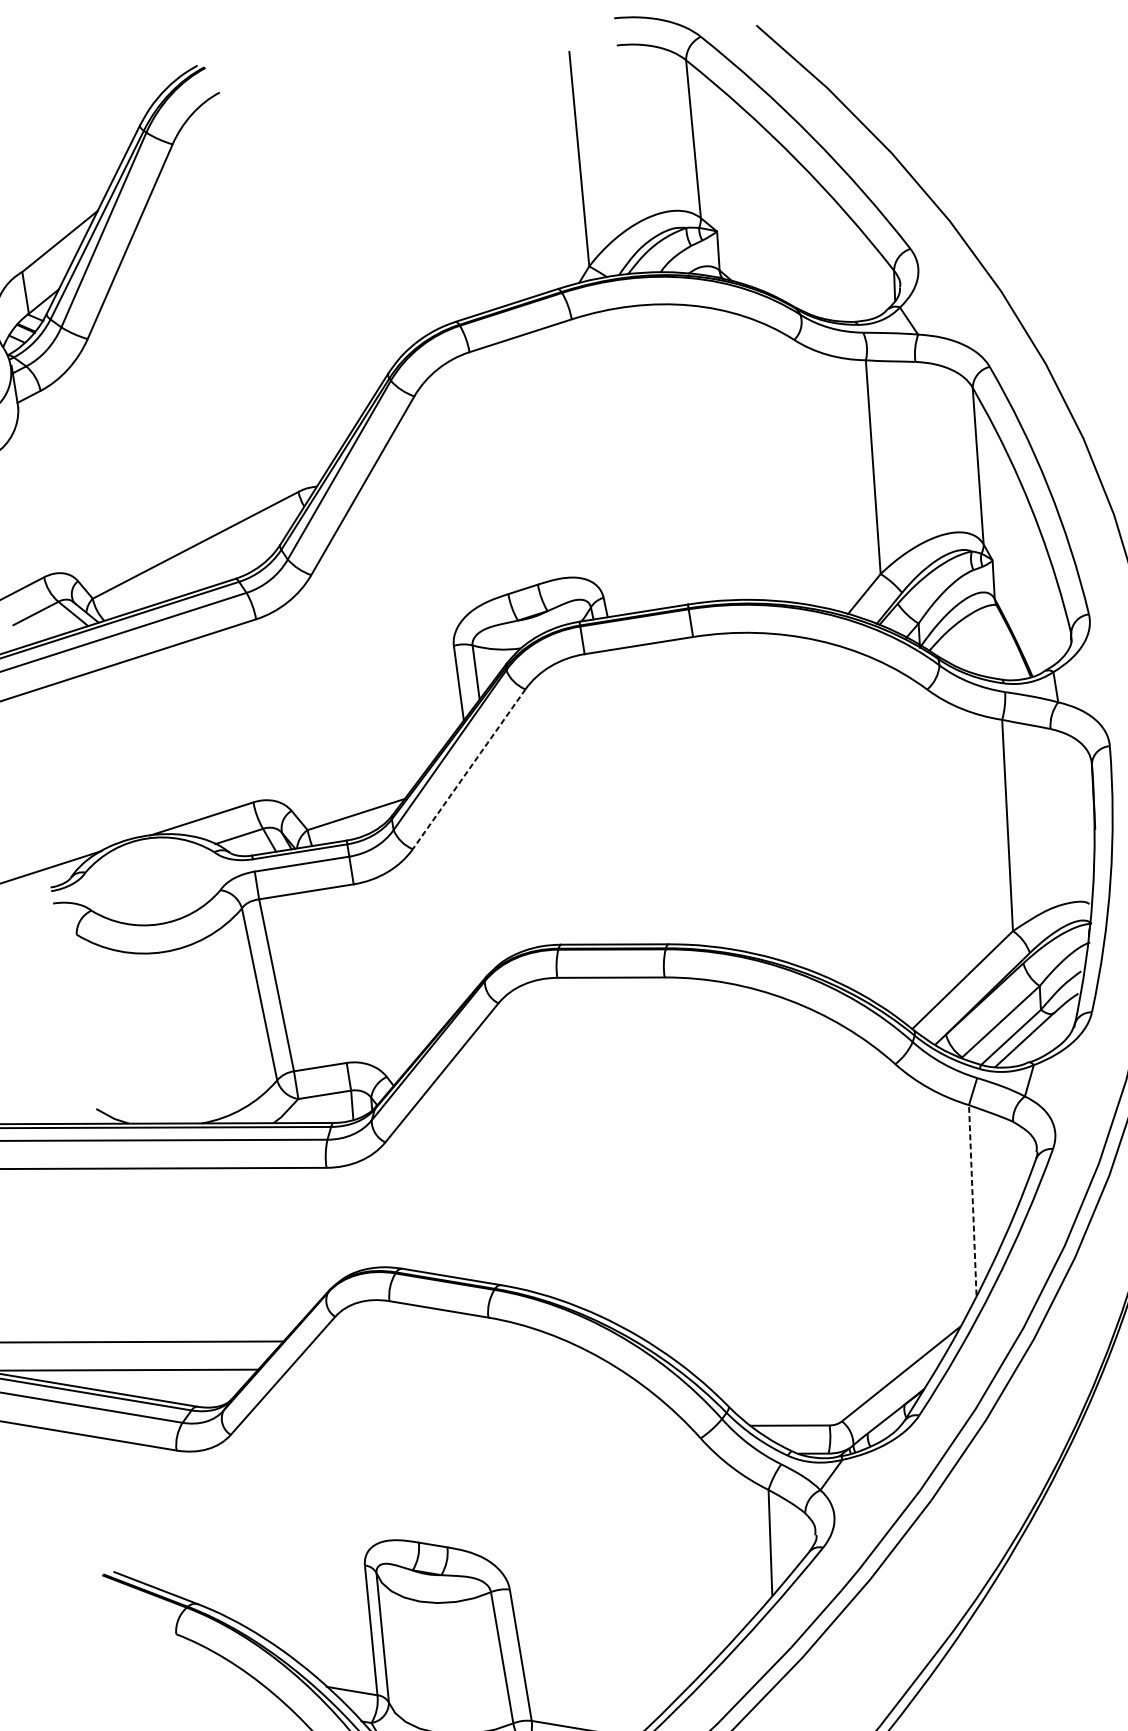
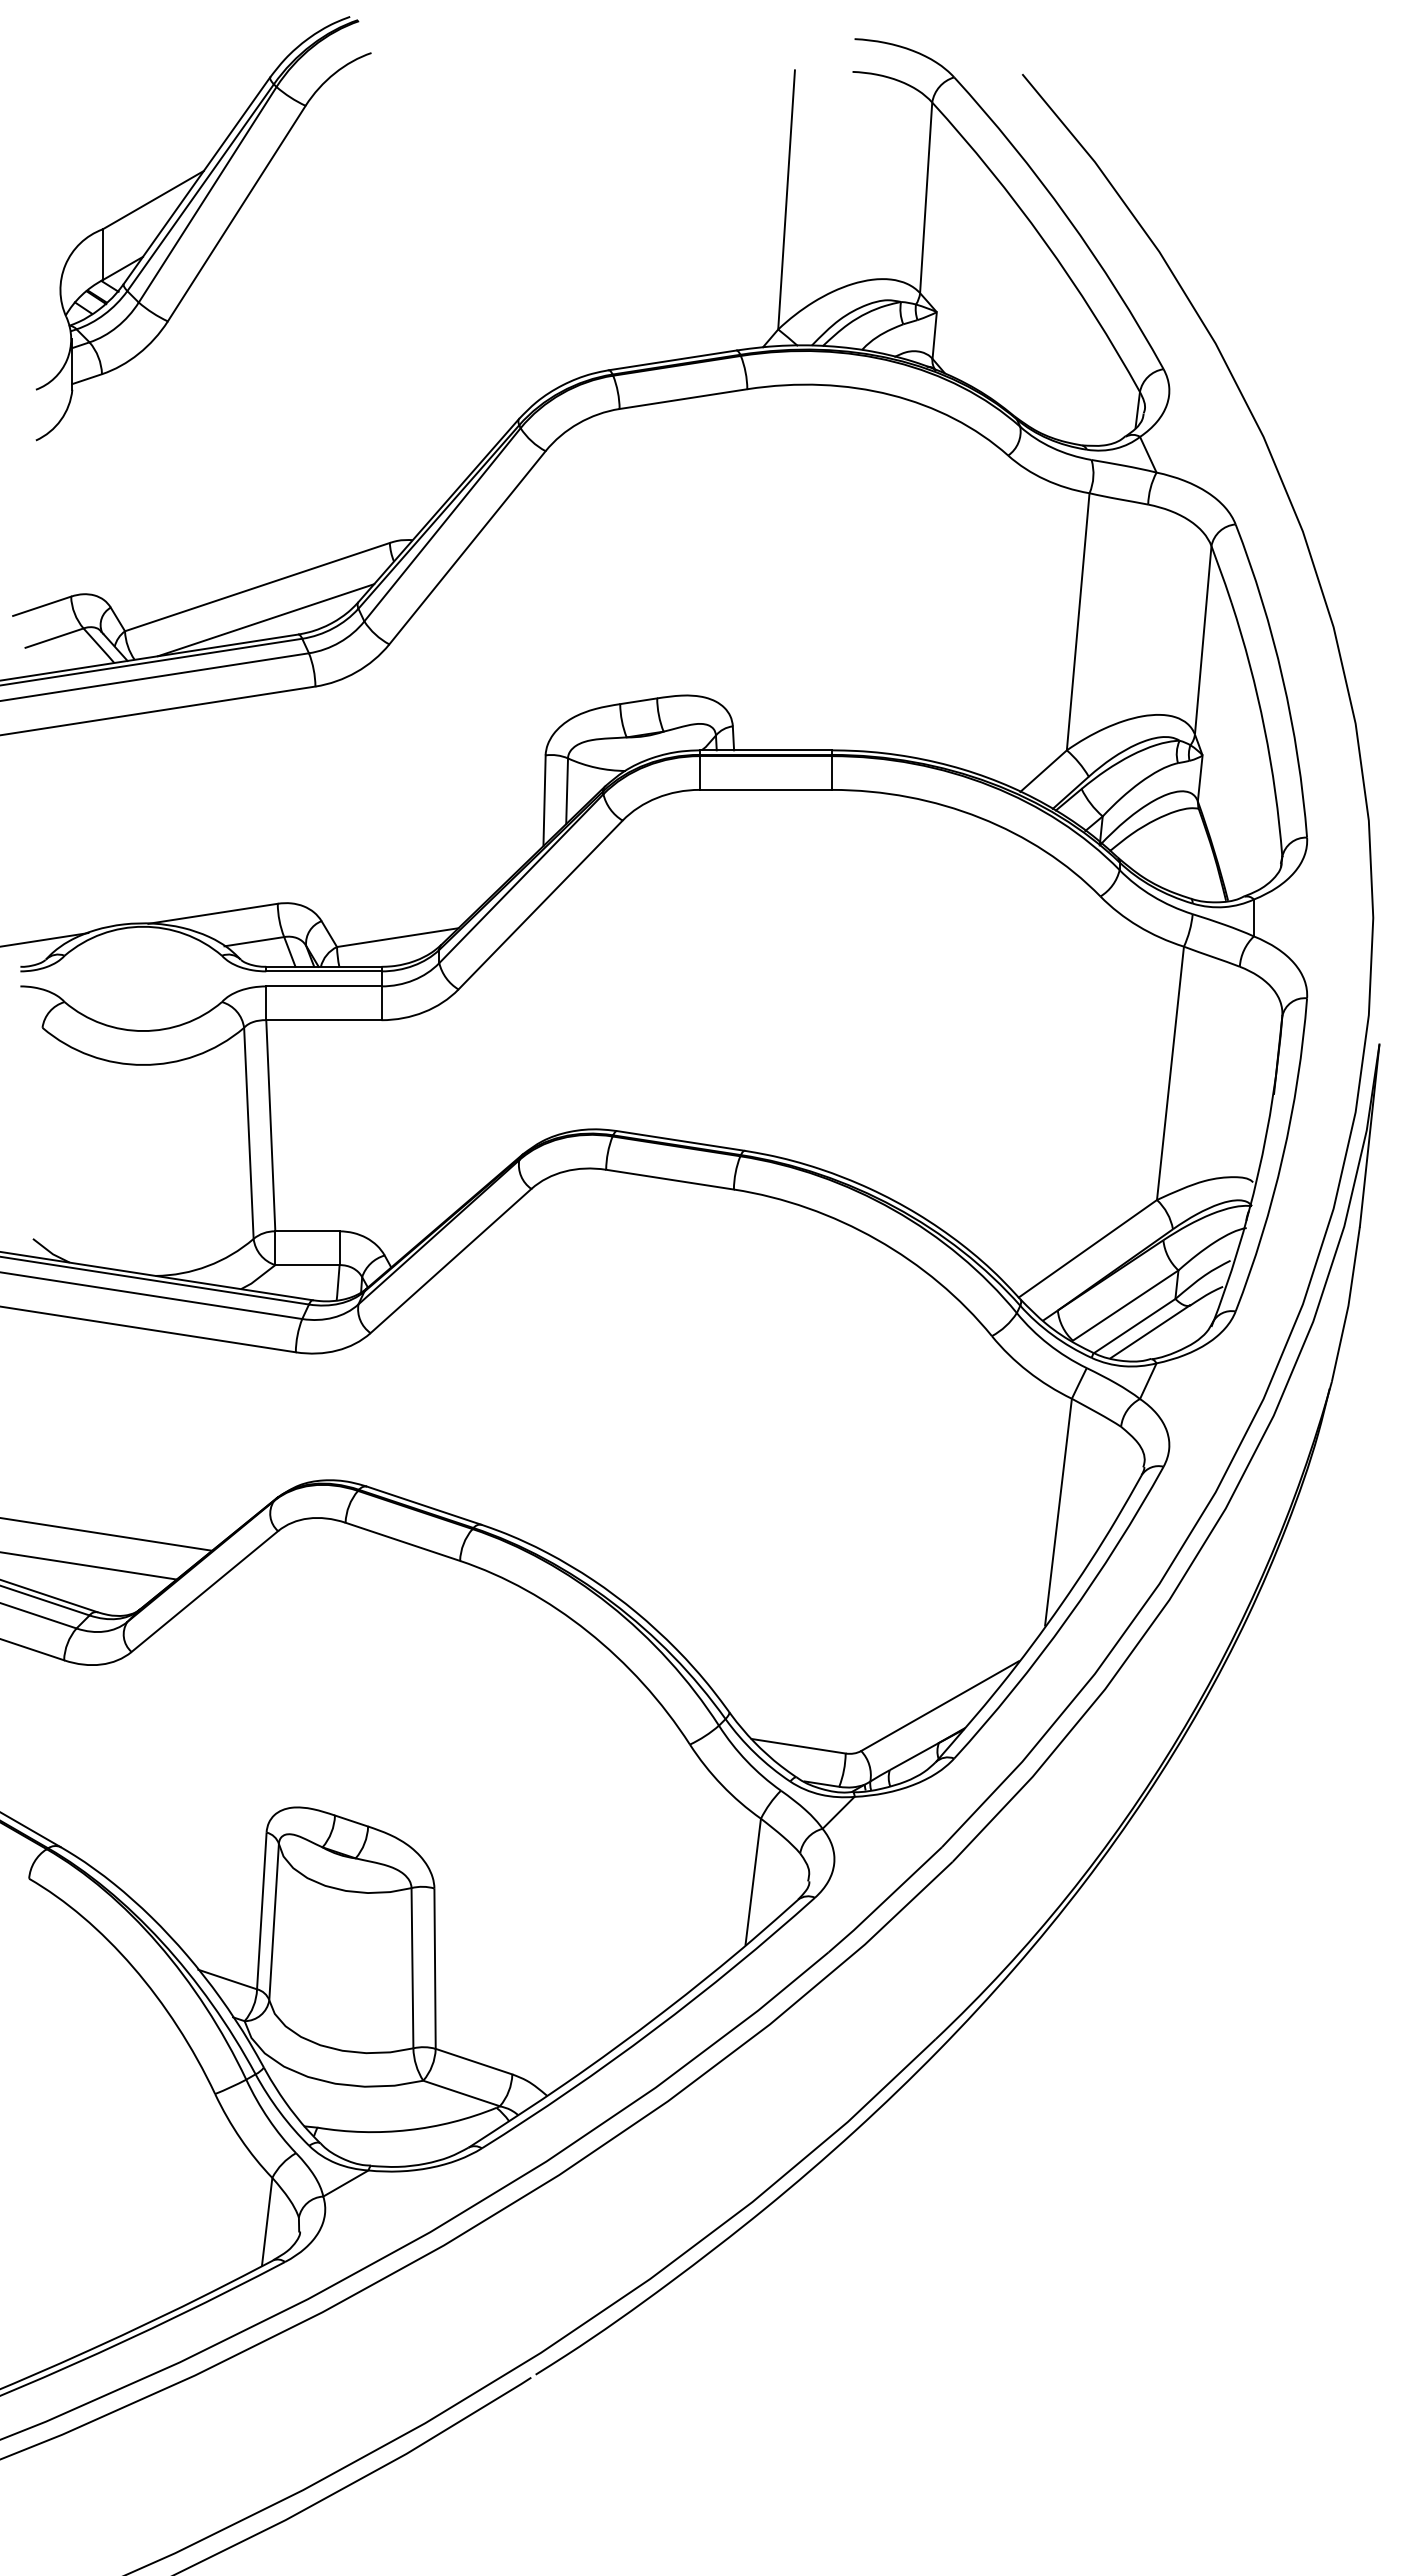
line: (207, 571) -> (266, 620), added
line: (469, 769) -> (540, 905), dashed -> solid
line: (972, 1199) -> (1058, 1511), dashed -> solid

